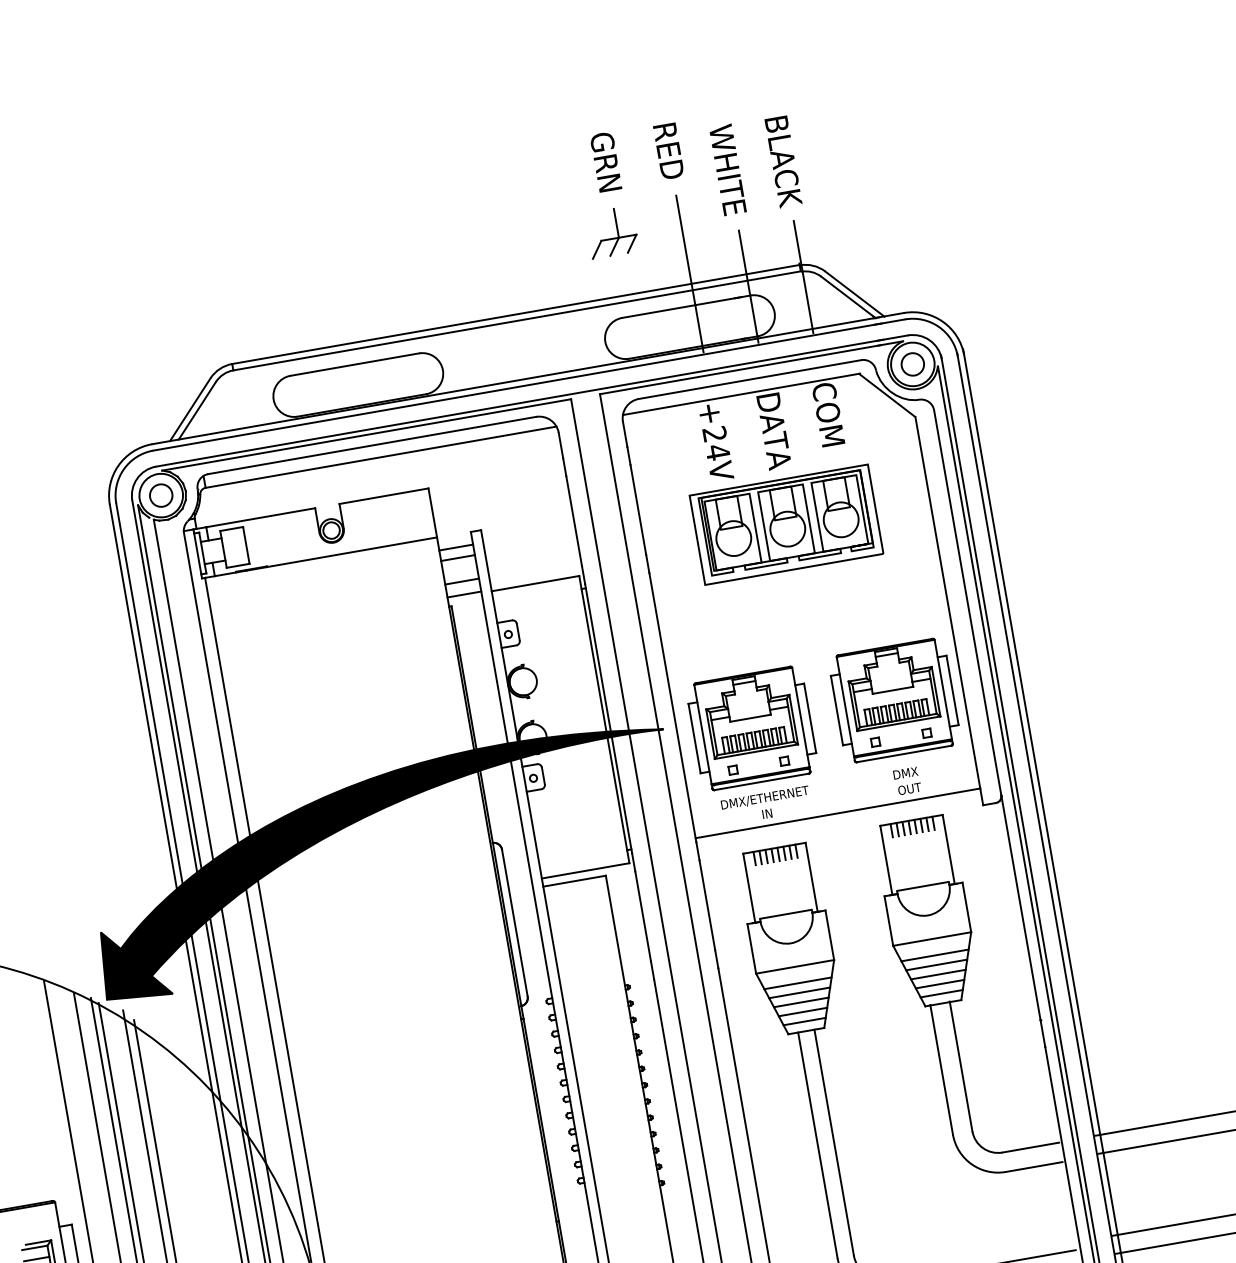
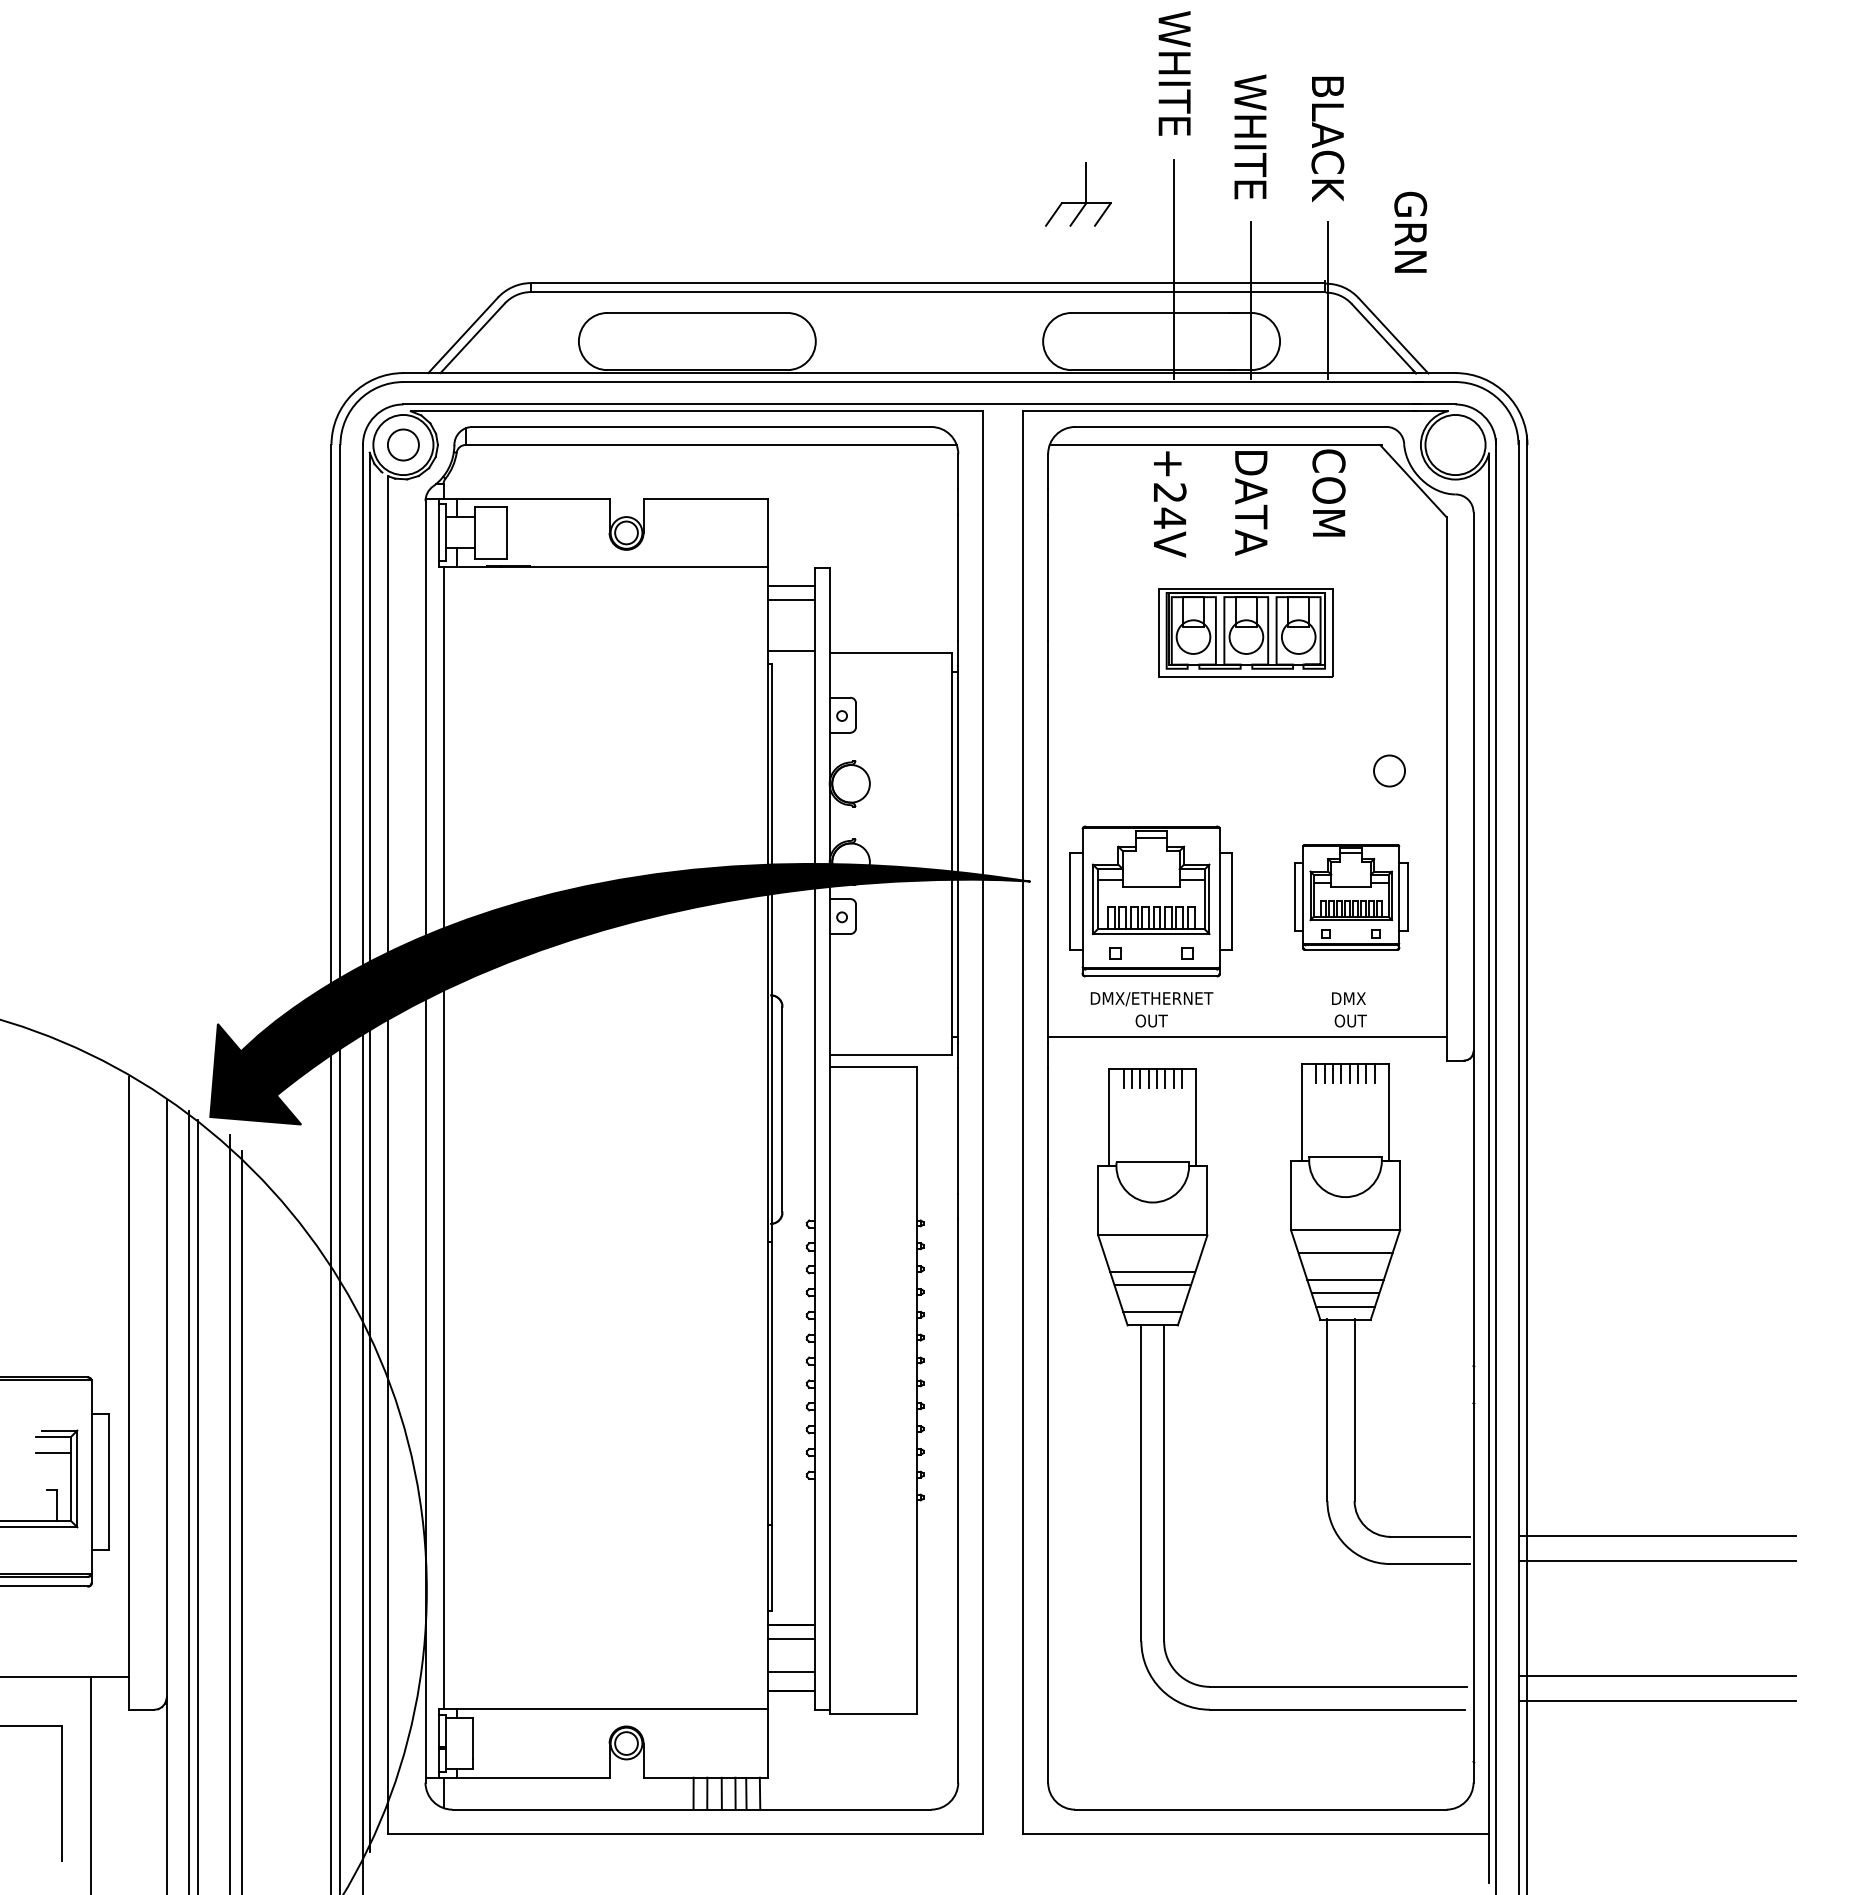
text: (665, 134) -> (1174, 73), RED -> WHITE
text: (605, 161) -> (1410, 231), moved
circle: (912, 364) -> (1389, 770), moved
part: (786, 524) -> (1245, 632), size x0.7
line: (461, 581) -> (791, 633), removed
part: (894, 700) -> (1350, 897), size x0.7
text: (767, 813) -> (1151, 1020), IN -> OUT
line: (936, 965) -> (1345, 1266), removed
line: (797, 983) -> (1152, 1258), removed
line: (802, 1011) -> (1152, 1298), removed

